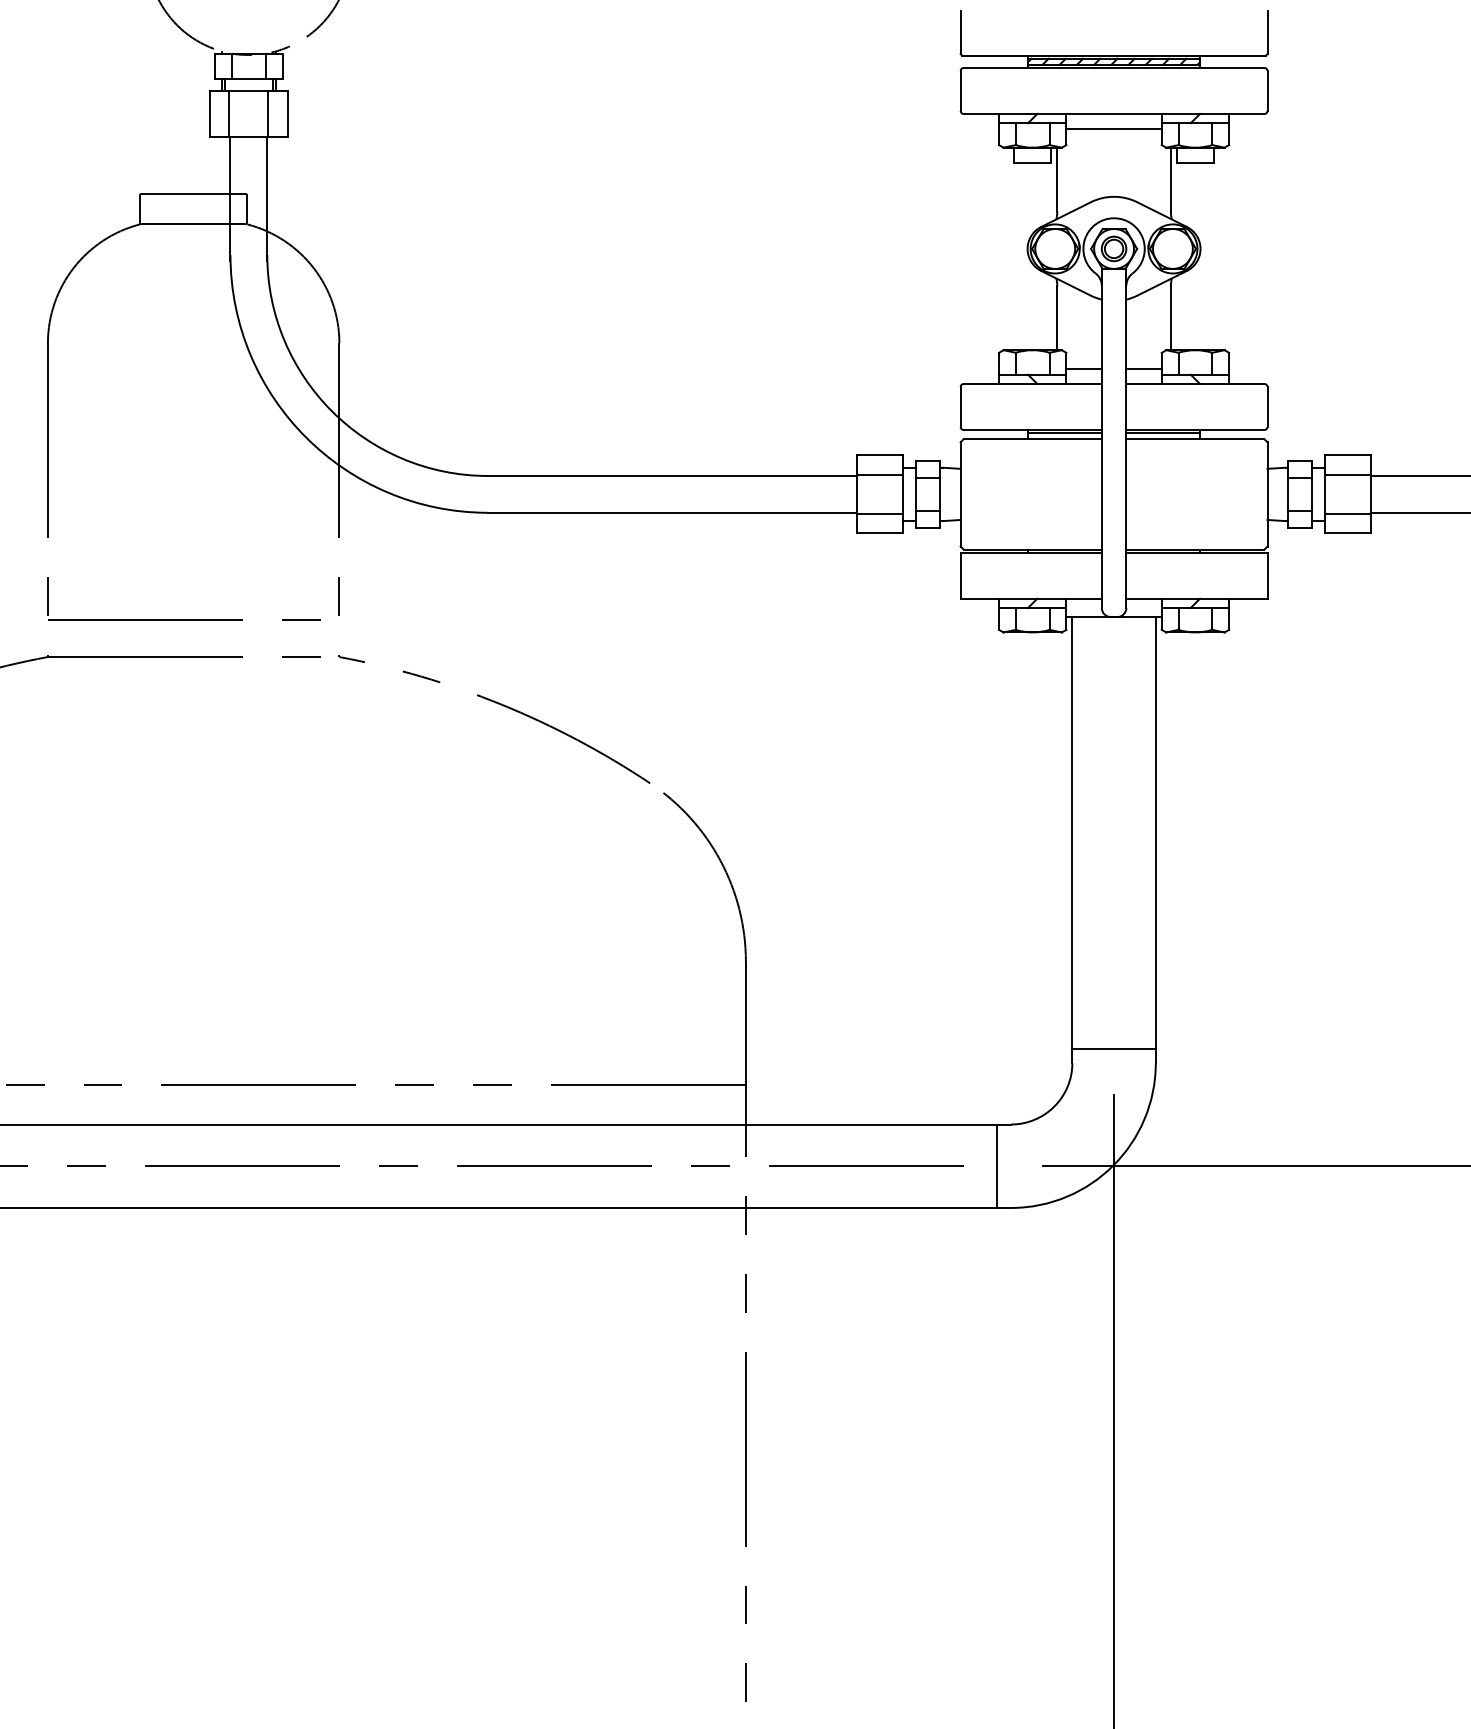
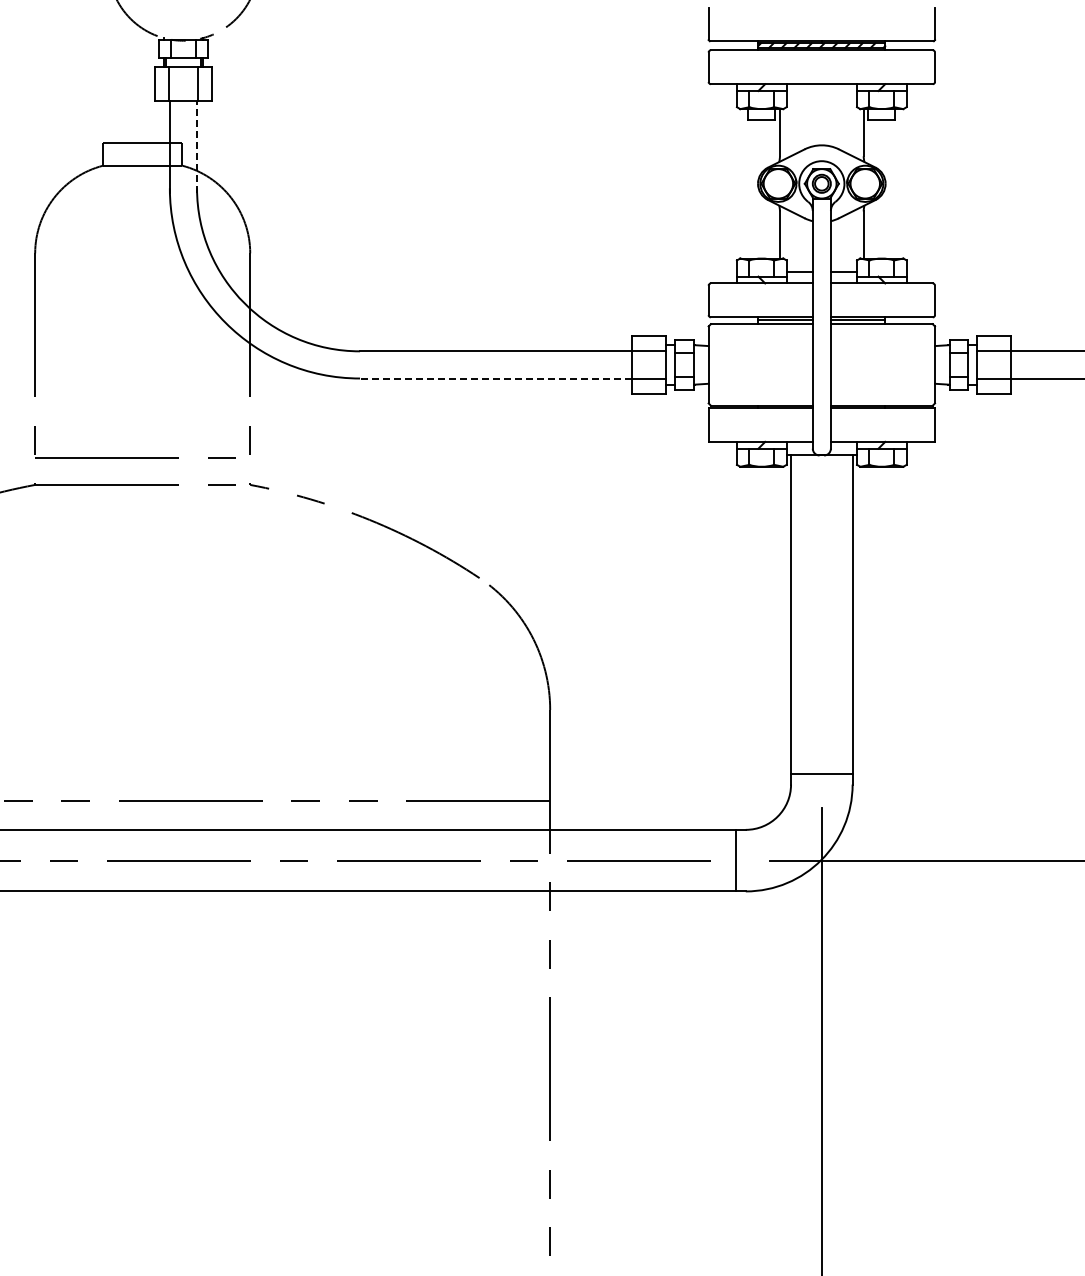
line: (1113, 129) -> (821, 95), removed
line: (267, 198) -> (197, 146), solid -> dashed
line: (671, 512) -> (495, 378), solid -> dashed

